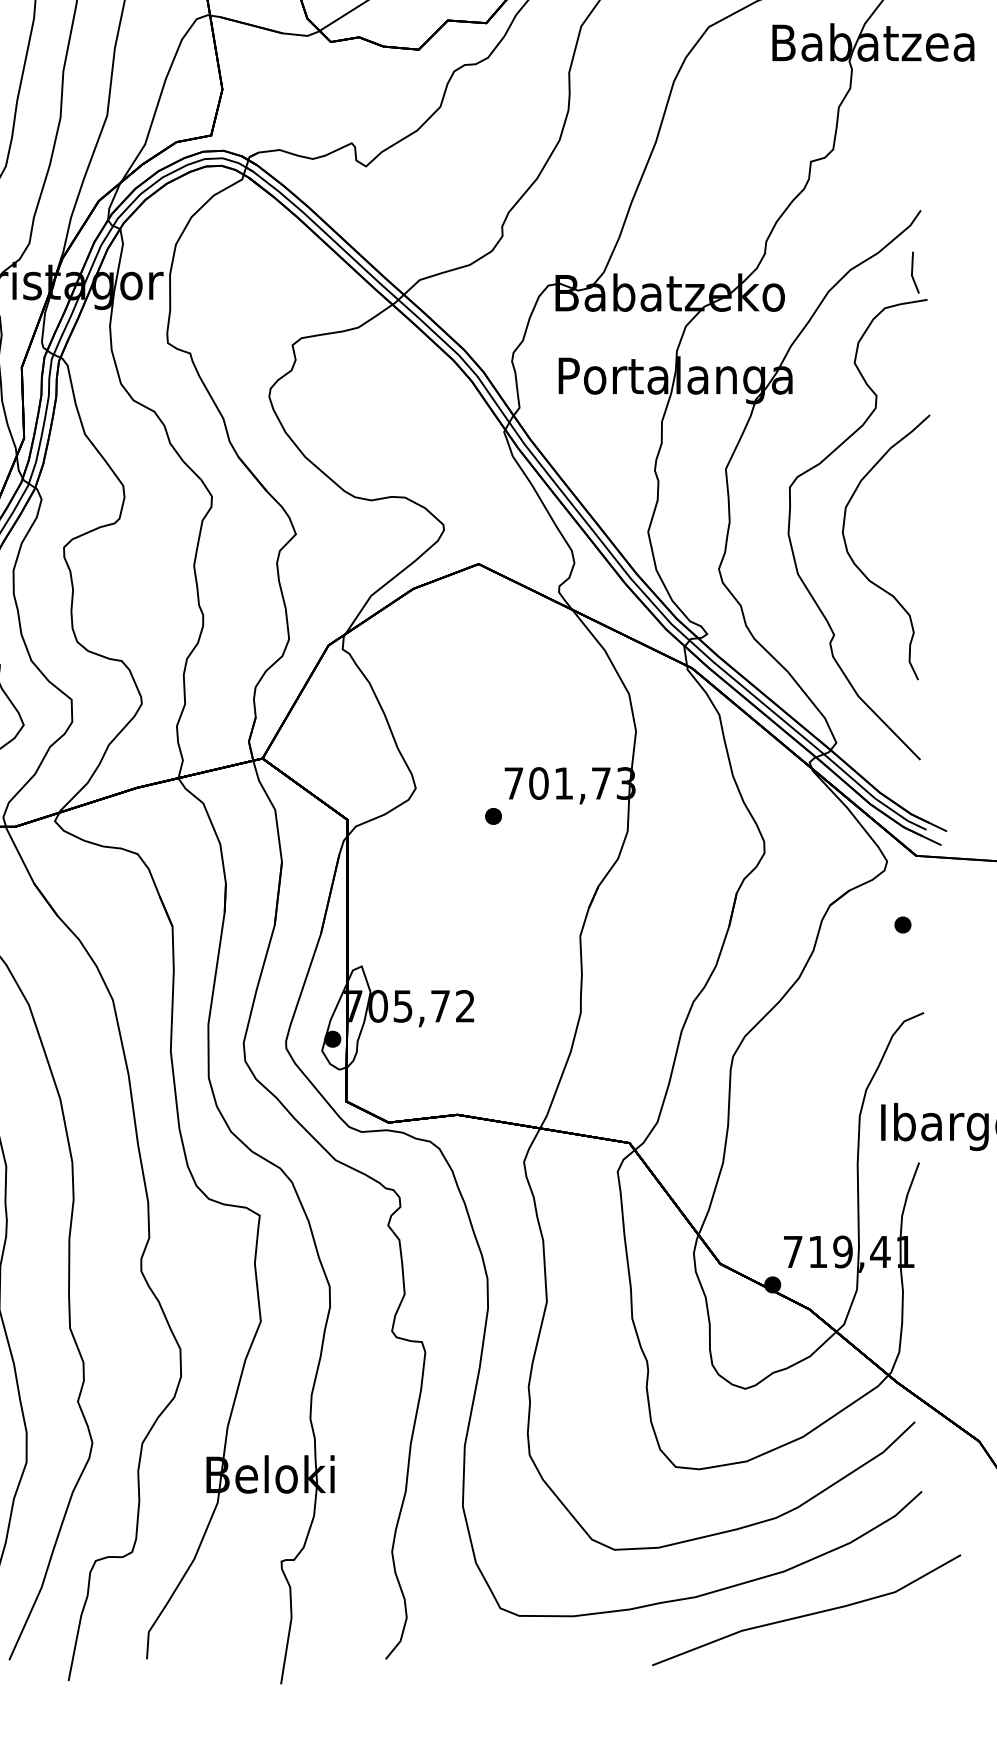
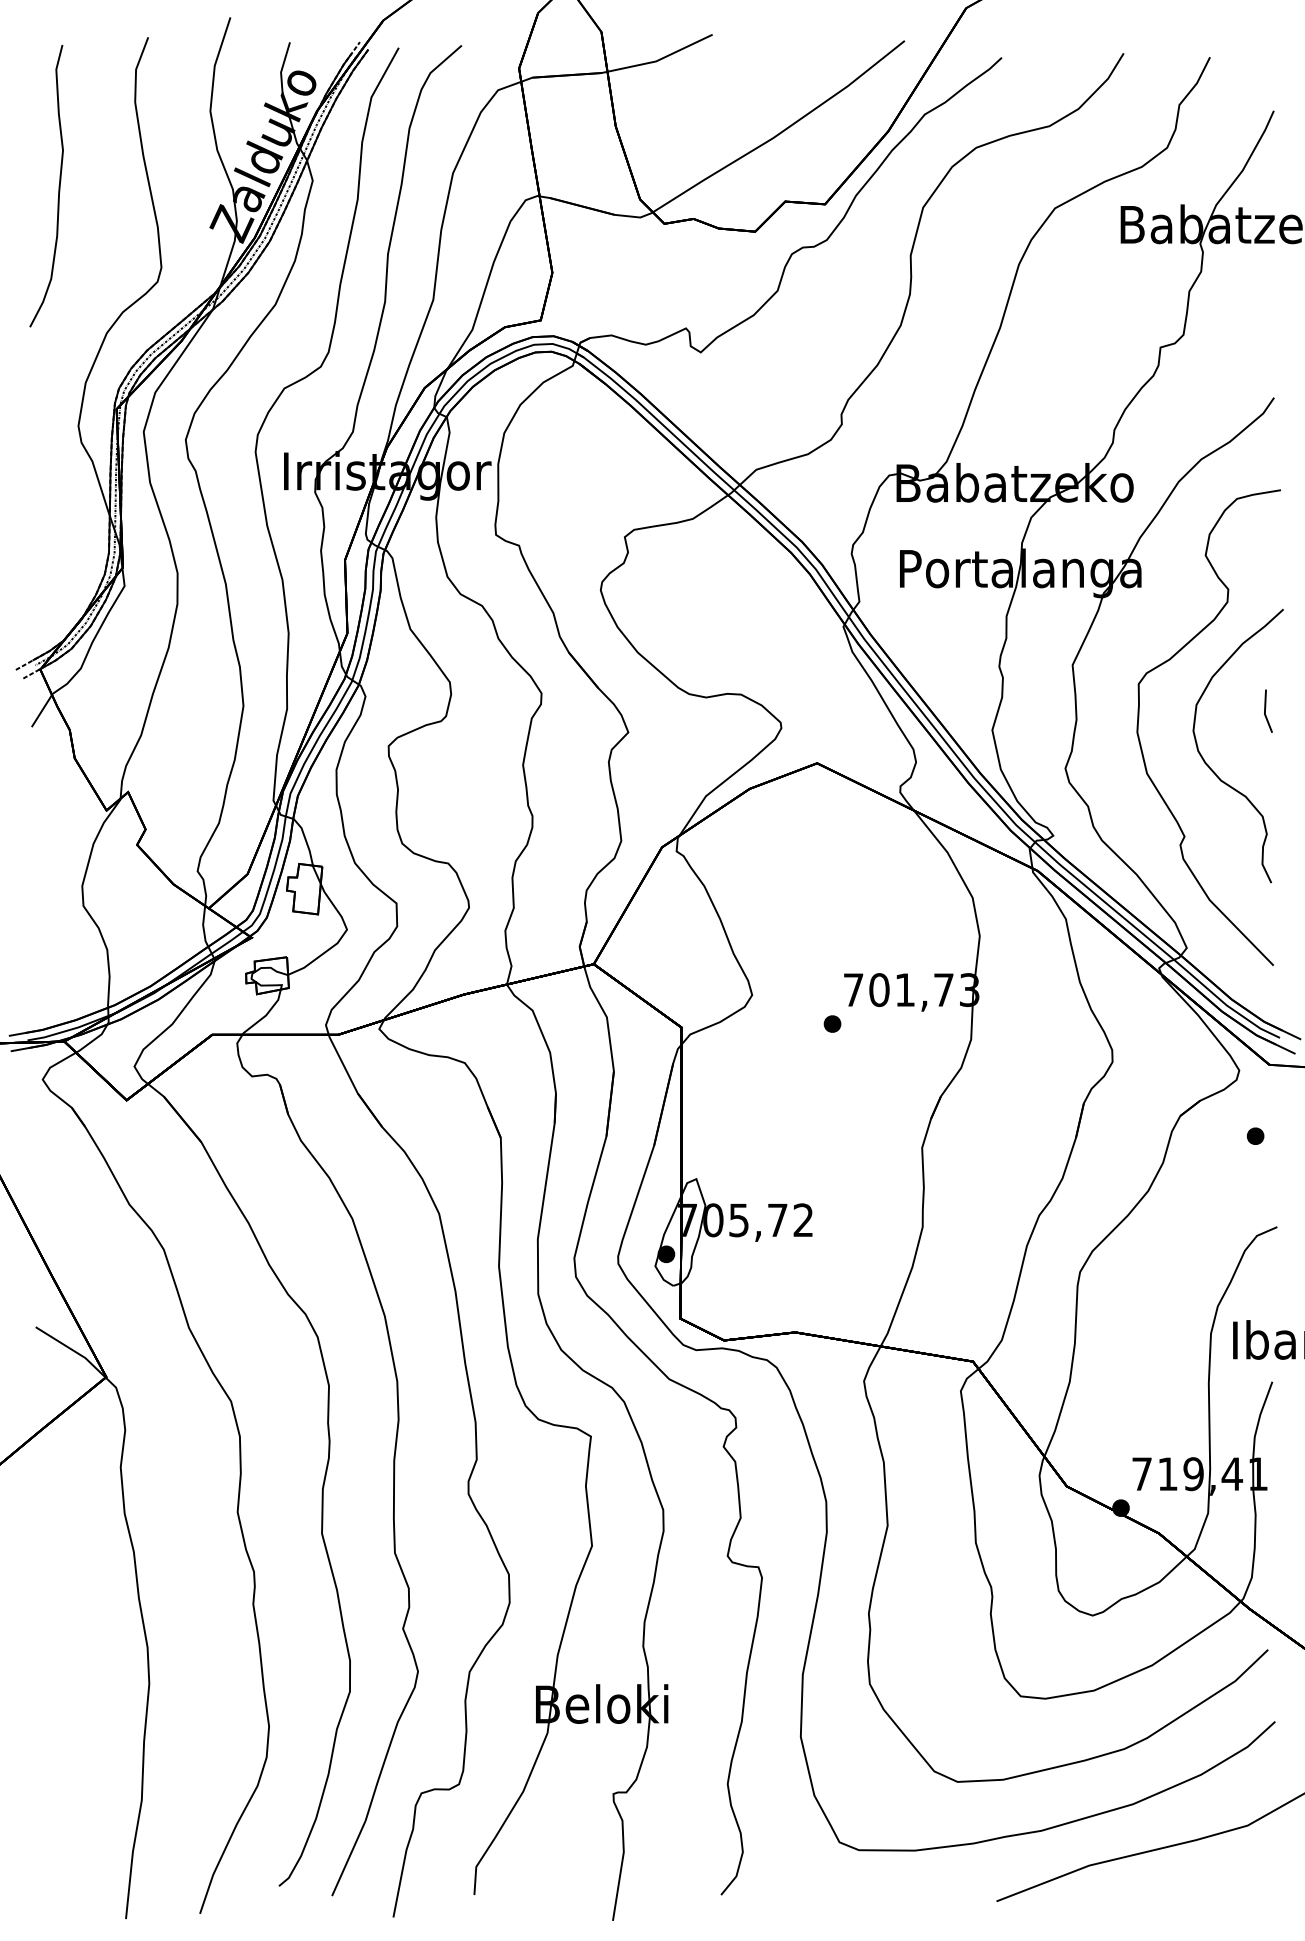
line: (912, 272) -> (1265, 710), moved

